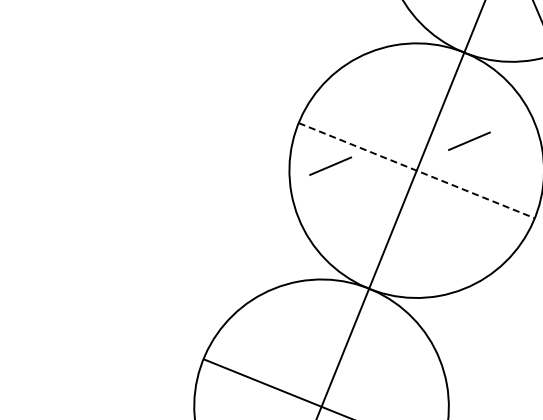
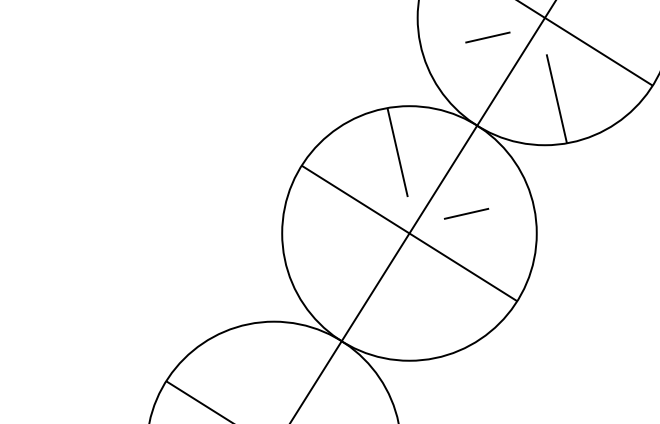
line: (390, 93) -> (397, 152), added
line: (330, 165) -> (325, 213), removed
line: (416, 170) -> (409, 233), dashed -> solid

